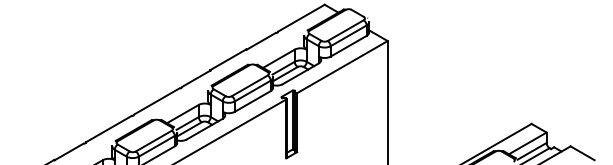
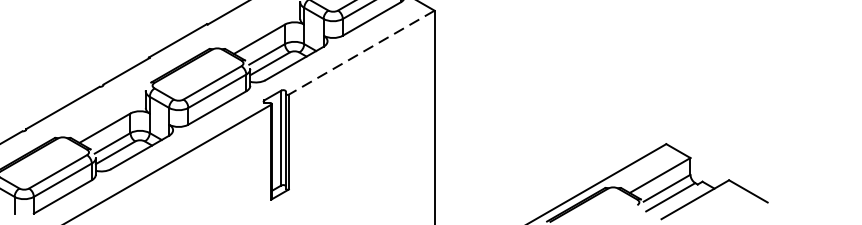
line: (342, 67) -> (361, 53), solid -> dashed

